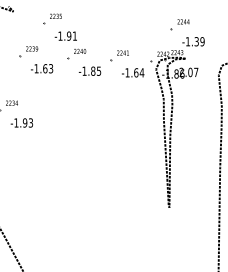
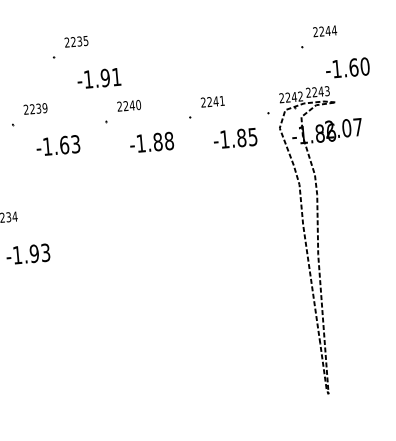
text: (199, 41) -> (359, 66), -1.39 -> -1.60
text: (98, 70) -> (168, 139), -1.85 -> -1.88
text: (139, 72) -> (247, 136), -1.64 -> -1.85

